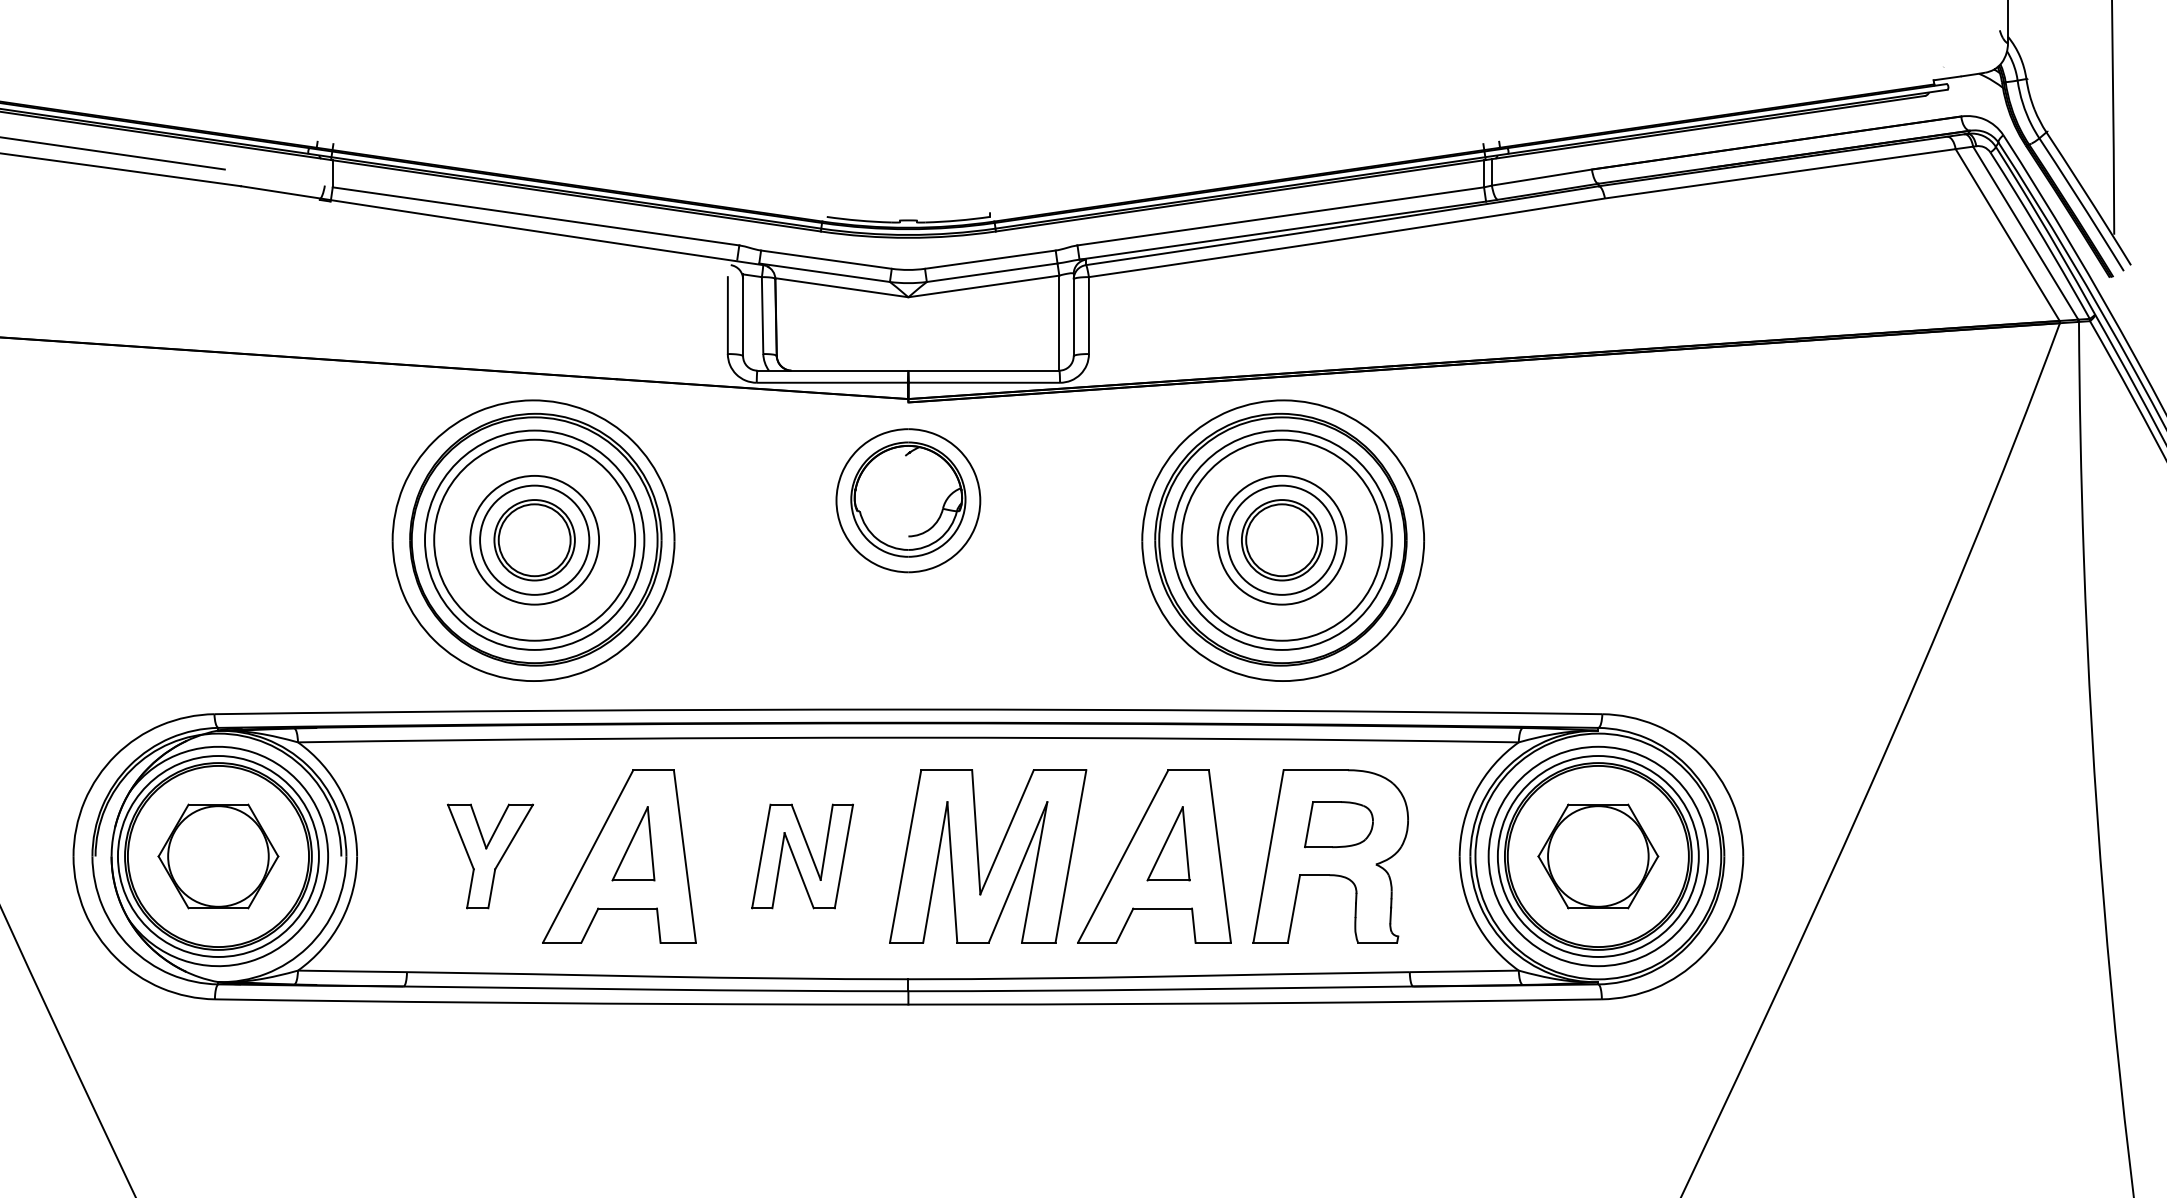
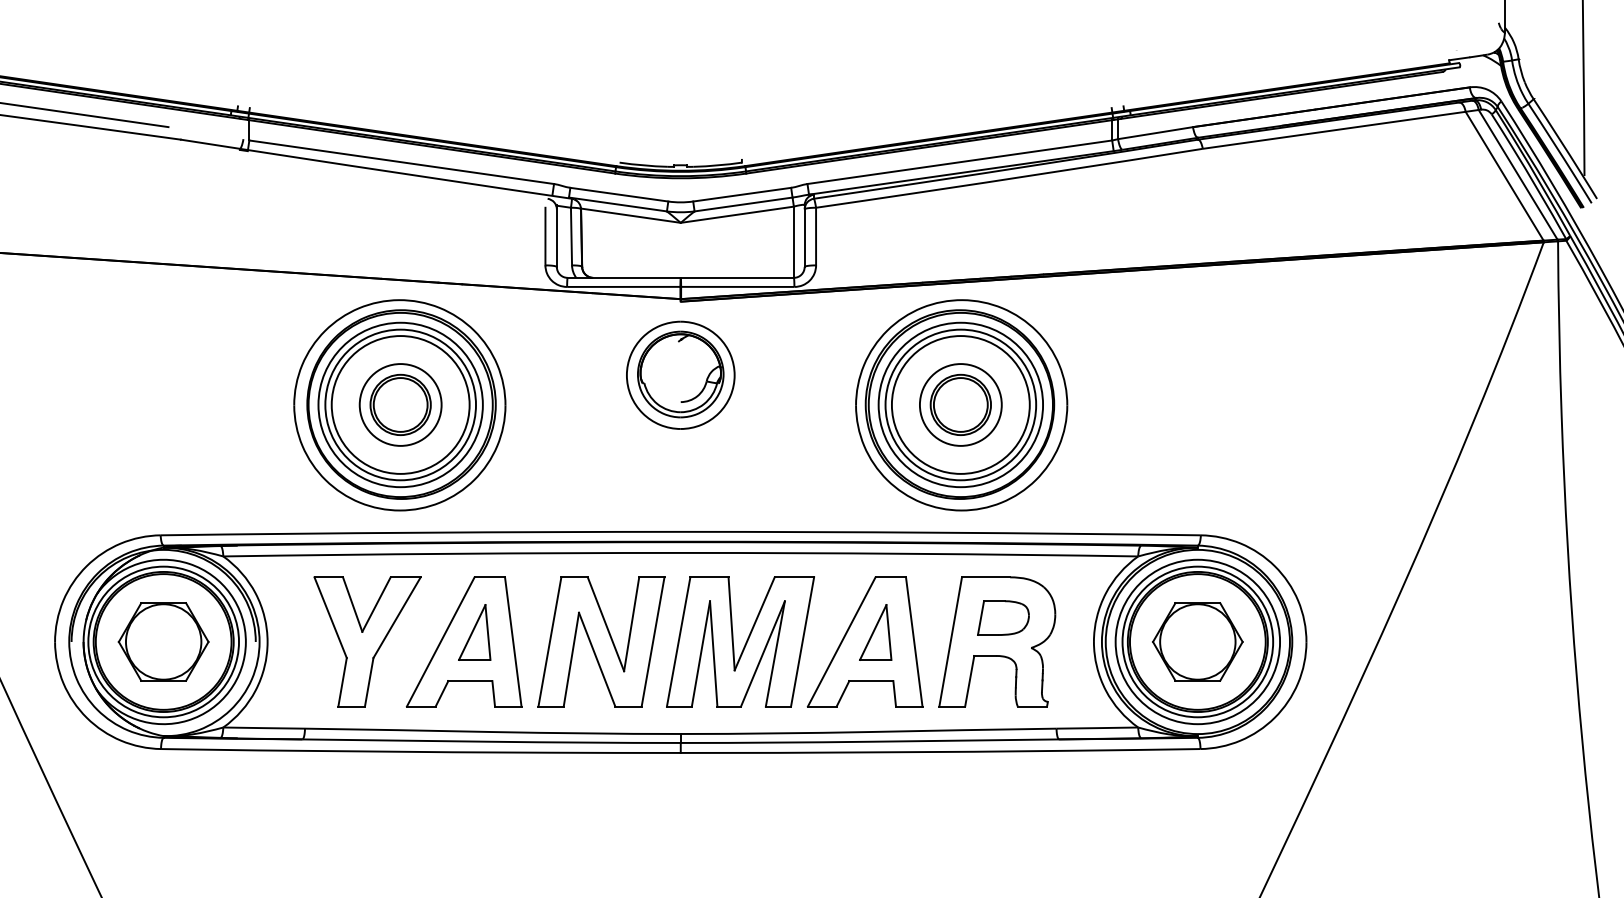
circle: (534, 539) -> (400, 404), size x1.43
circle: (1281, 539) -> (960, 404), size x1.43
part: (490, 855) -> (367, 641), size x1.67
part: (802, 855) -> (601, 641), size x1.67

